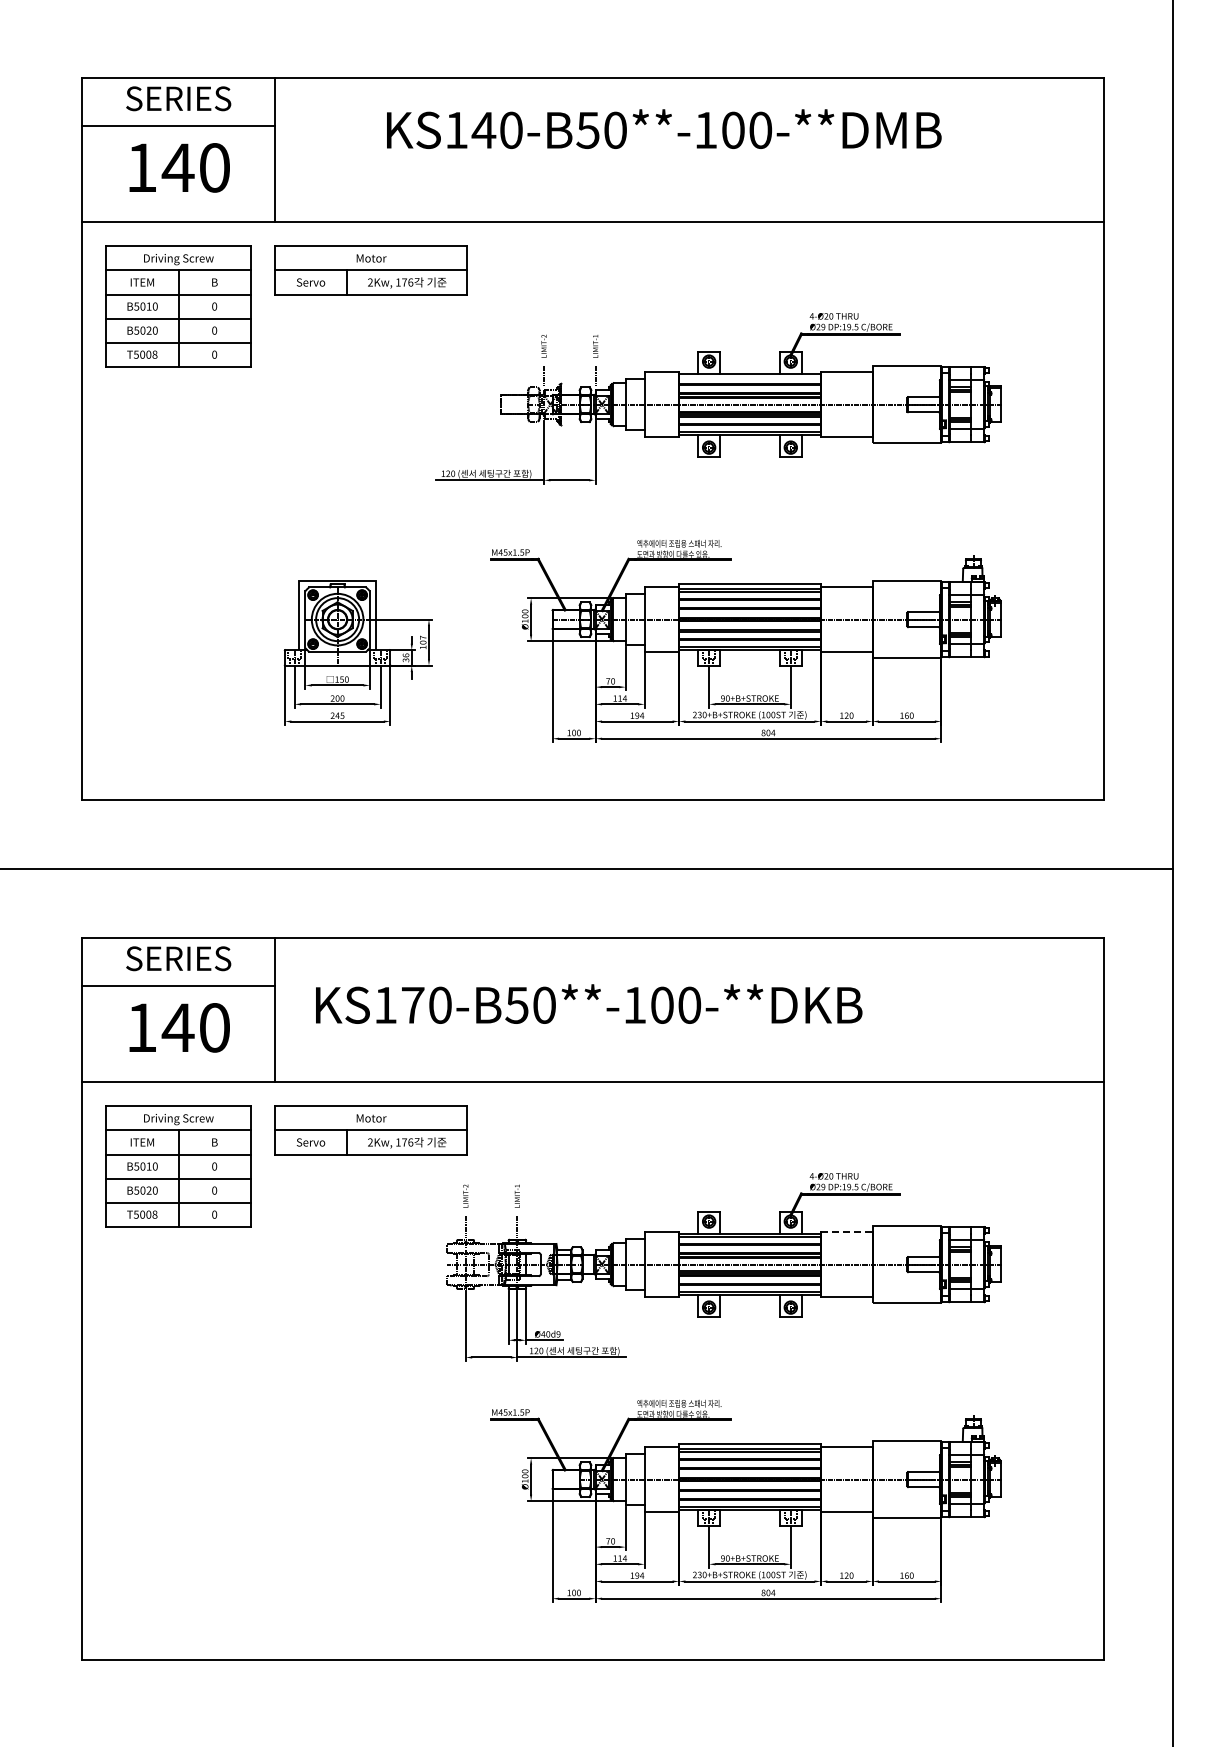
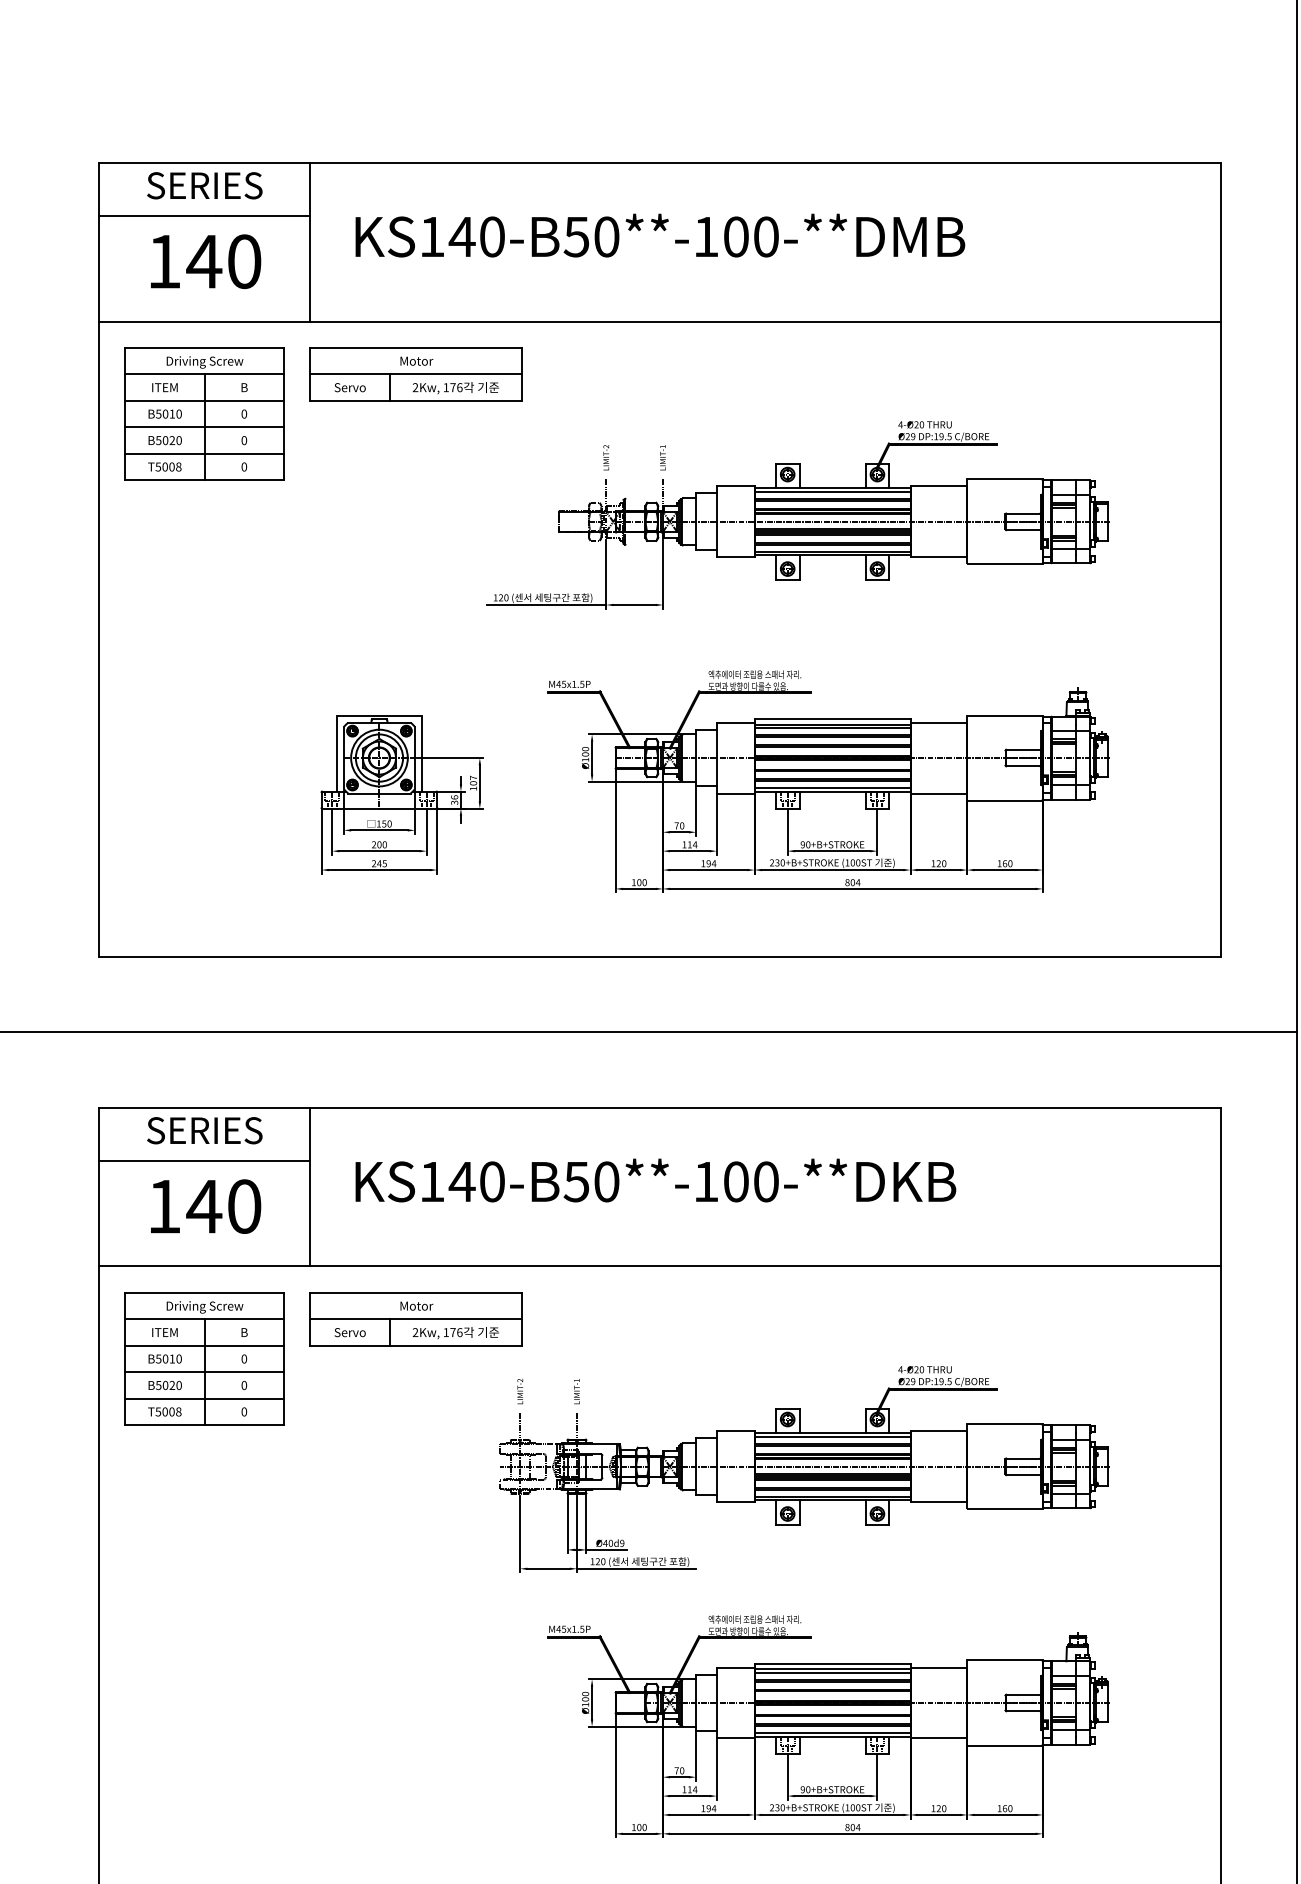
text: (664, 128) -> (660, 234), moved
line: (749, 377) -> (832, 492), added
text: (412, 1005) -> (461, 1182), KS170-B50**-100-**DKB -> KS140-B50**-100-**DKB
line: (846, 1232) -> (938, 1431), dashed -> solid

